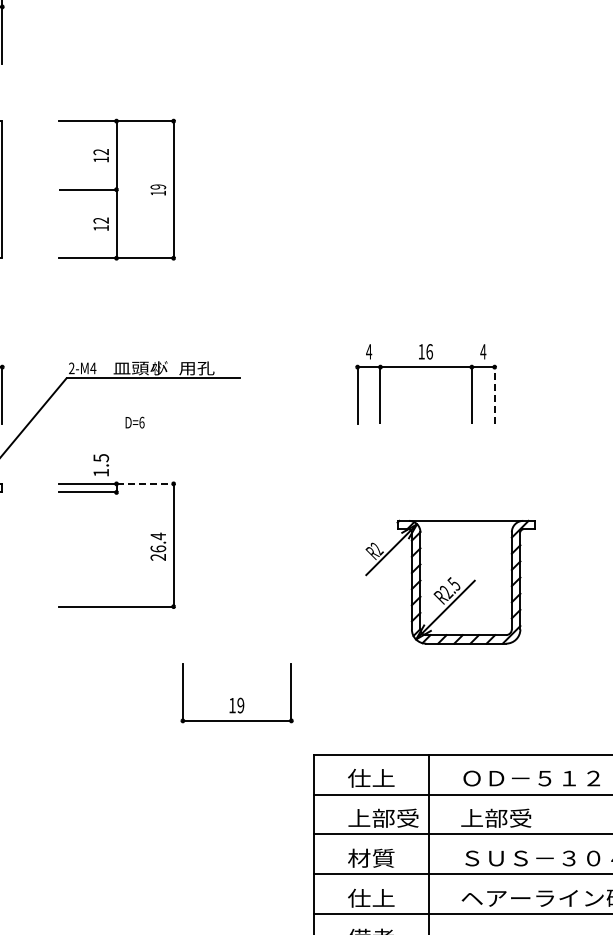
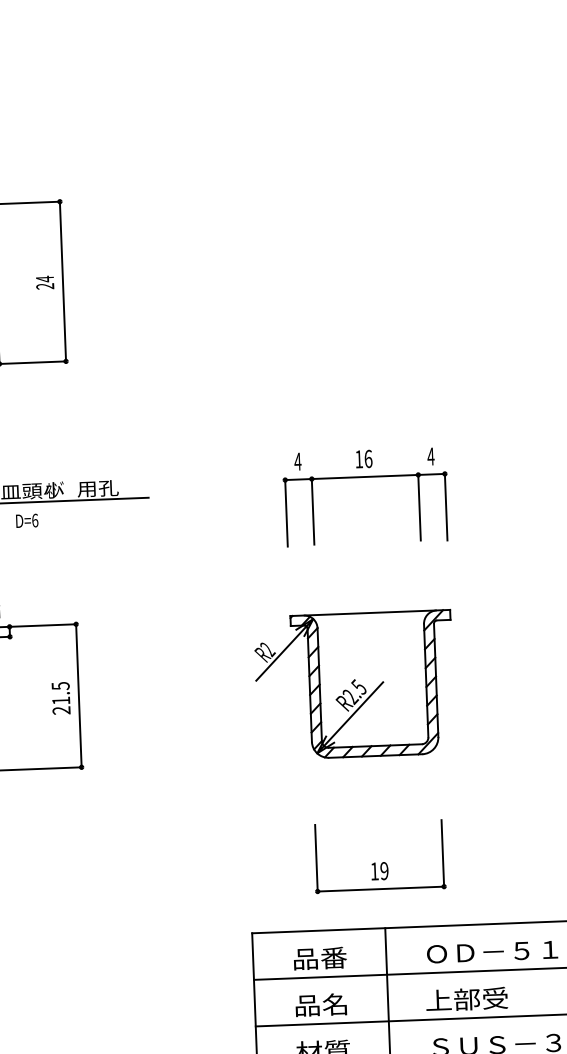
text: (158, 189) -> (45, 282), 19 -> 24
line: (494, 395) -> (445, 506), dashed -> solid
text: (134, 422) -> (26, 520), moved
line: (145, 483) -> (43, 625), dashed -> solid
text: (158, 542) -> (61, 693), 26.4 -> 21.5
part: (450, 581) -> (354, 684), moved
part: (236, 693) -> (378, 857), moved
text: (371, 778) -> (319, 958), 仕上 -> 品番
text: (383, 817) -> (335, 1003), 上部受 -> 品名

